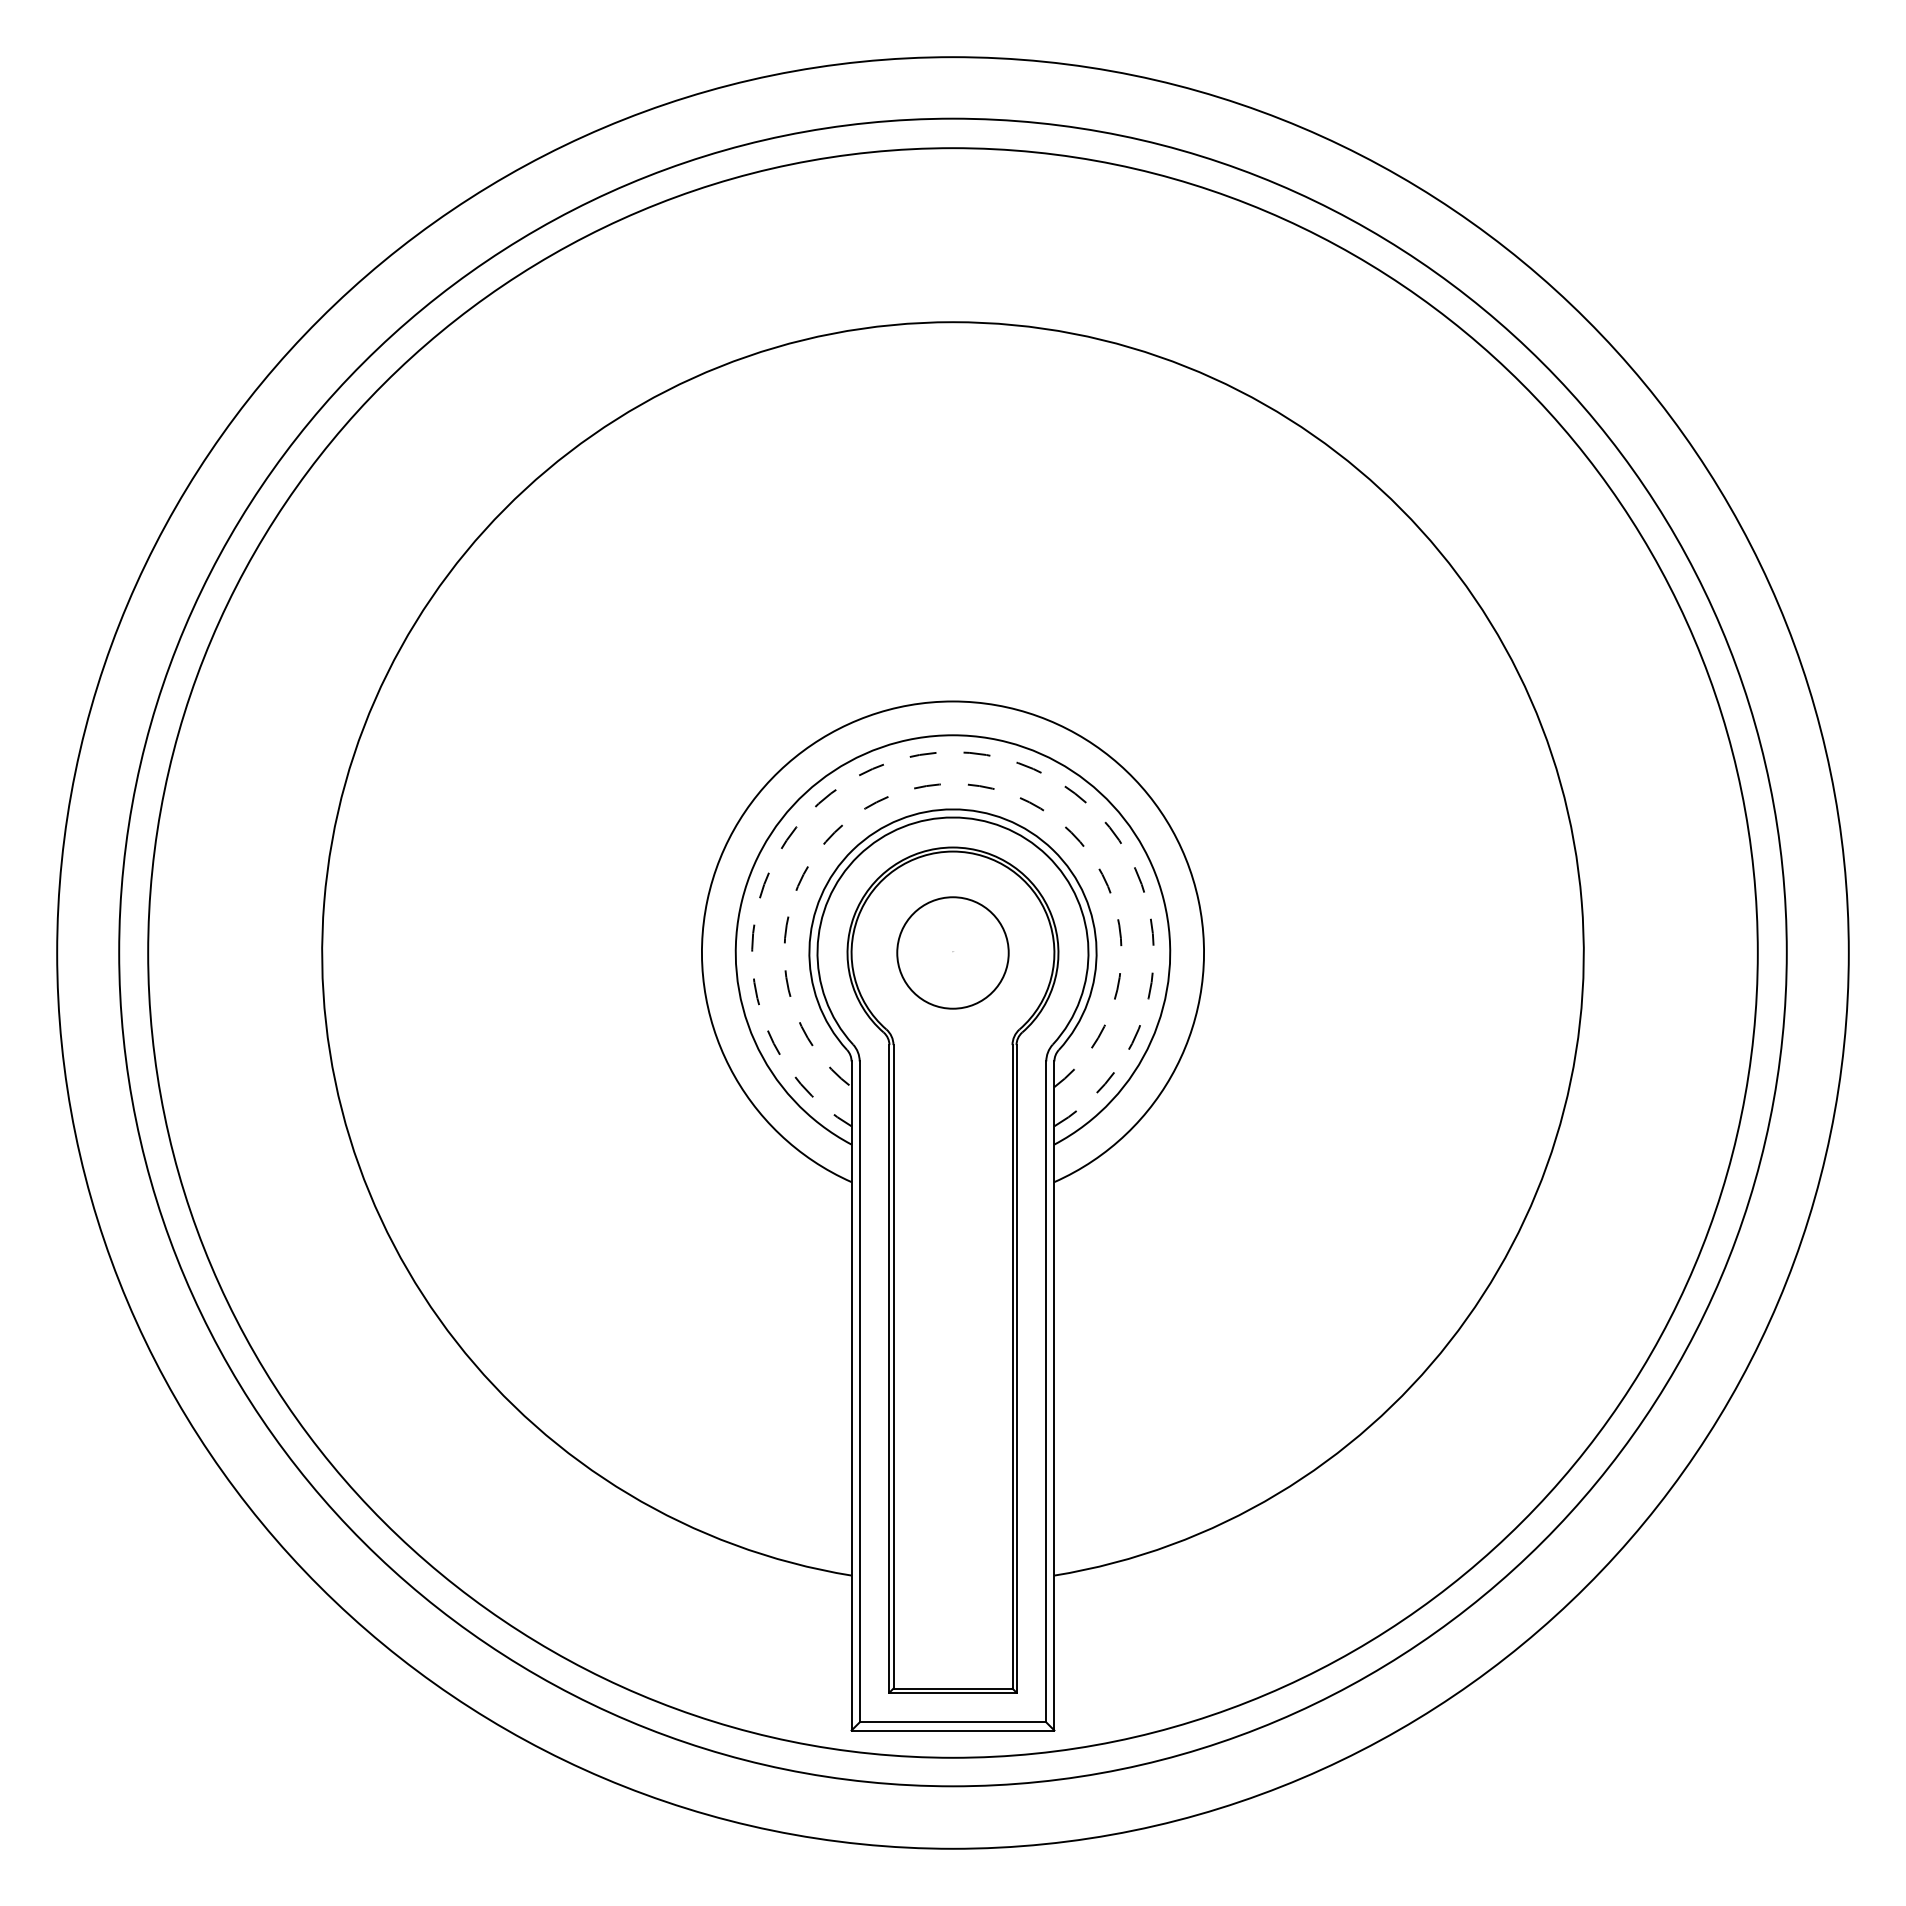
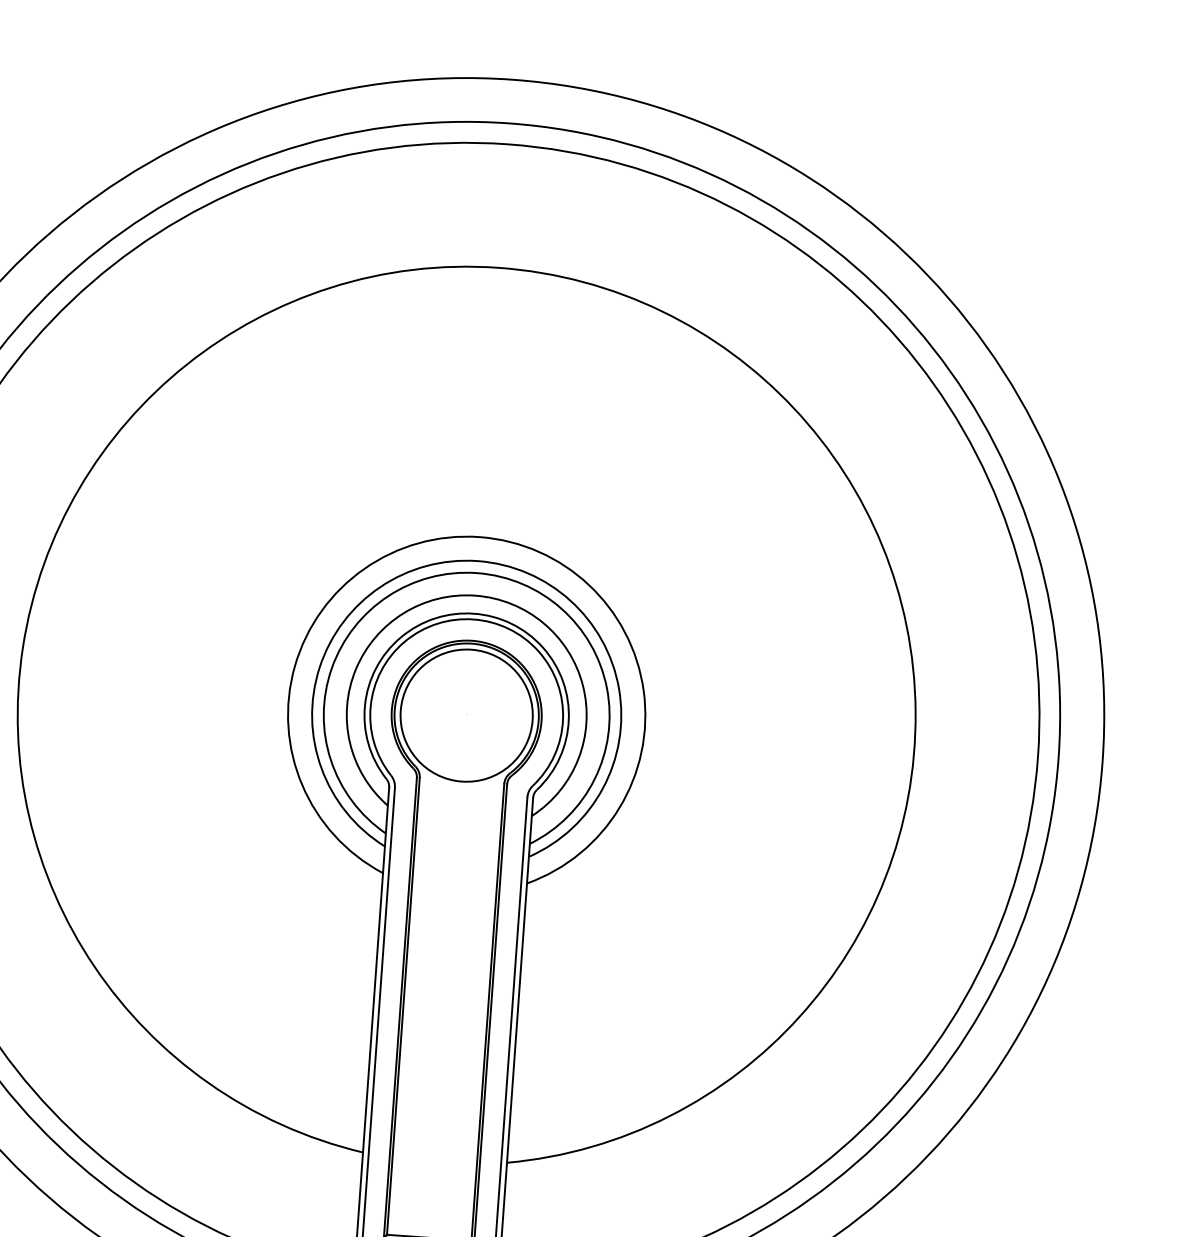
arc: (953, 752) -> (477, 573), dashed -> solid
arc: (953, 783) -> (475, 595), dashed -> solid
circle: (952, 952) -> (466, 715), size x1.67

